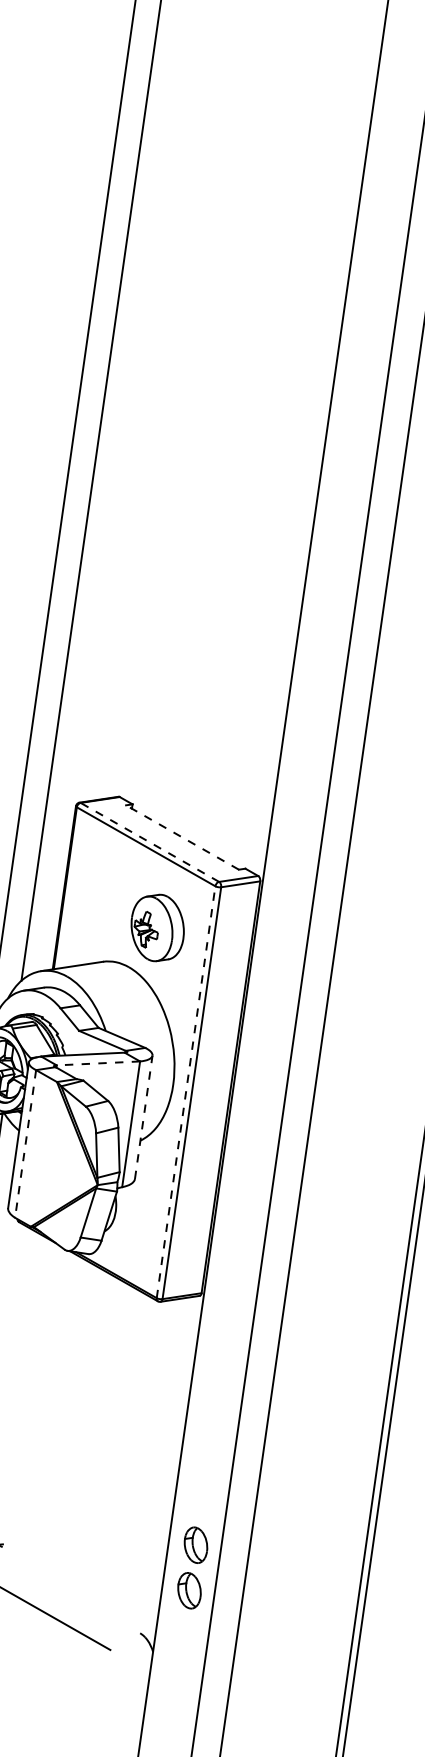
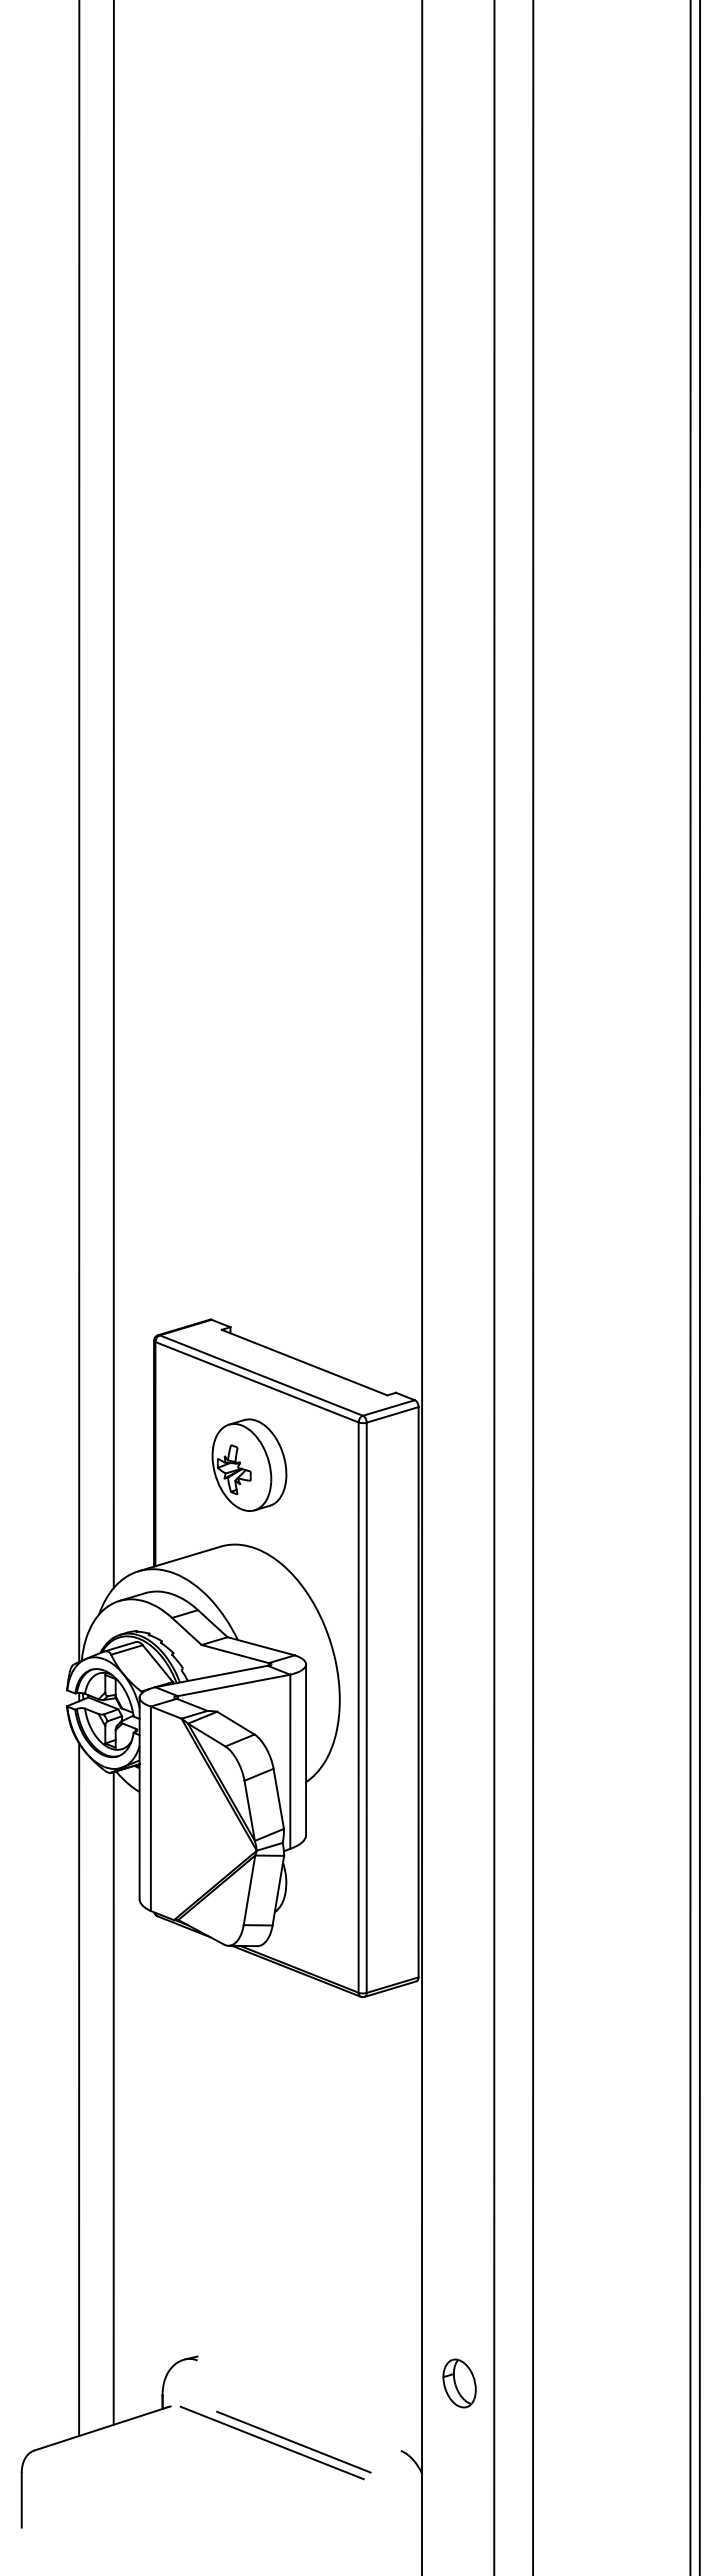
line: (182, 837) -> (304, 1362), dashed -> solid
line: (149, 842) -> (260, 1375), dashed -> solid
part: (157, 927) -> (249, 1464), moved
line: (97, 1063) -> (233, 1685), dashed -> solid
line: (185, 1092) -> (358, 1707), dashed -> solid
line: (144, 1117) -> (306, 1749), dashed -> solid
line: (25, 1144) -> (150, 1809), dashed -> solid
part: (195, 1545) -> (459, 2320), removed
line: (63, 1615) -> (293, 2441), added

